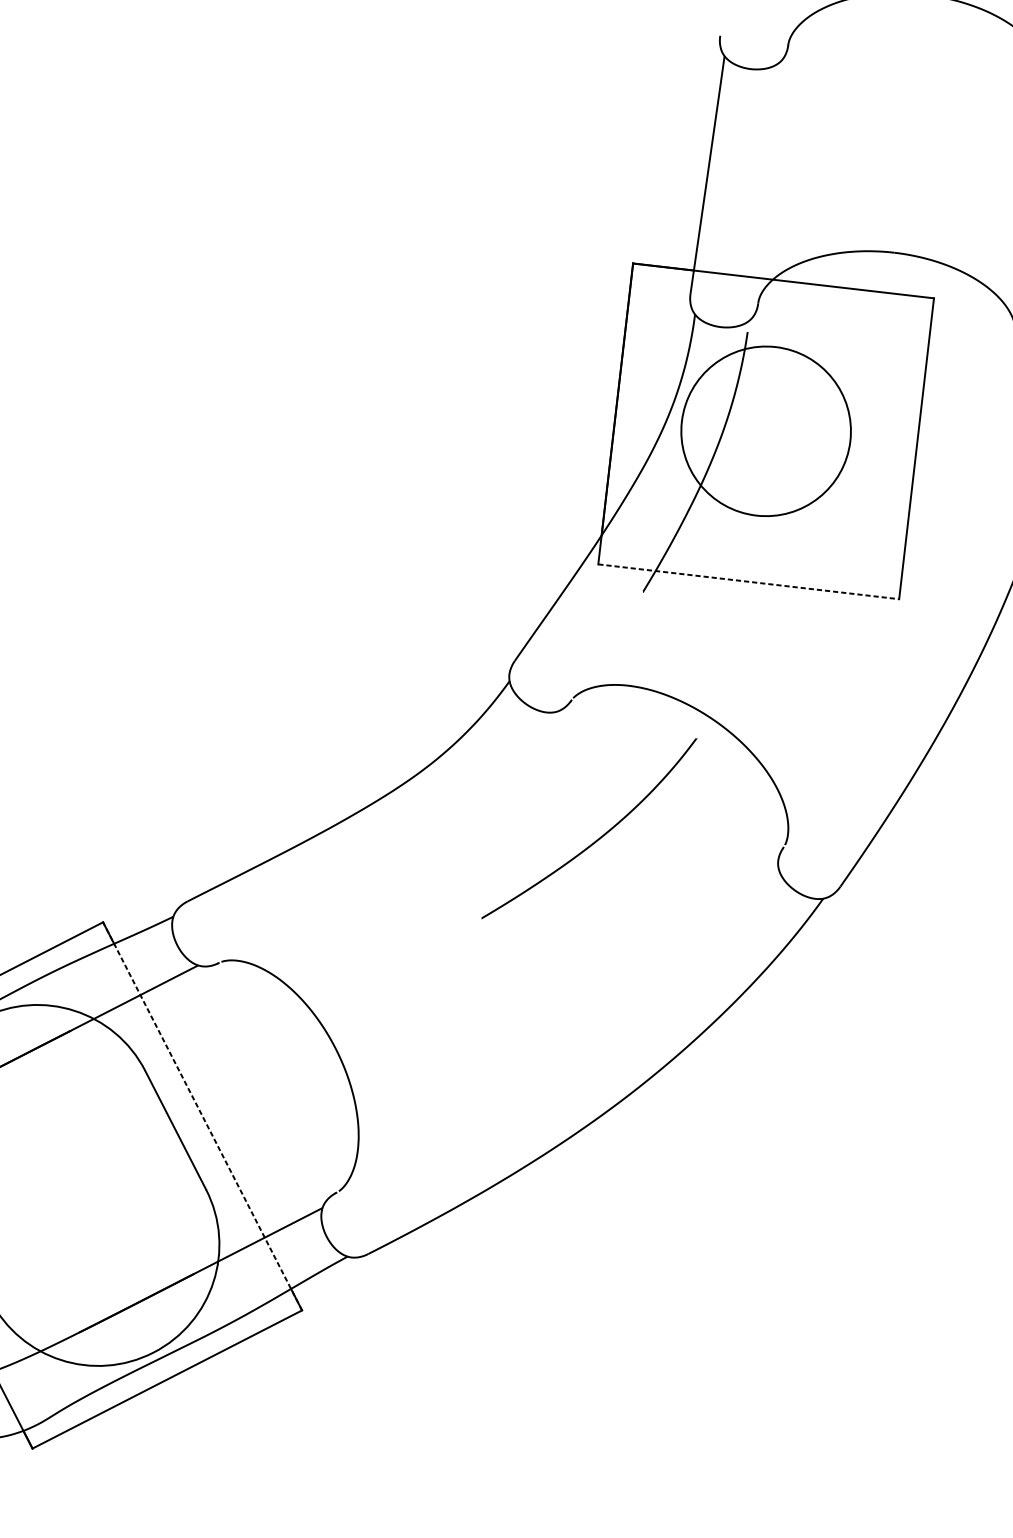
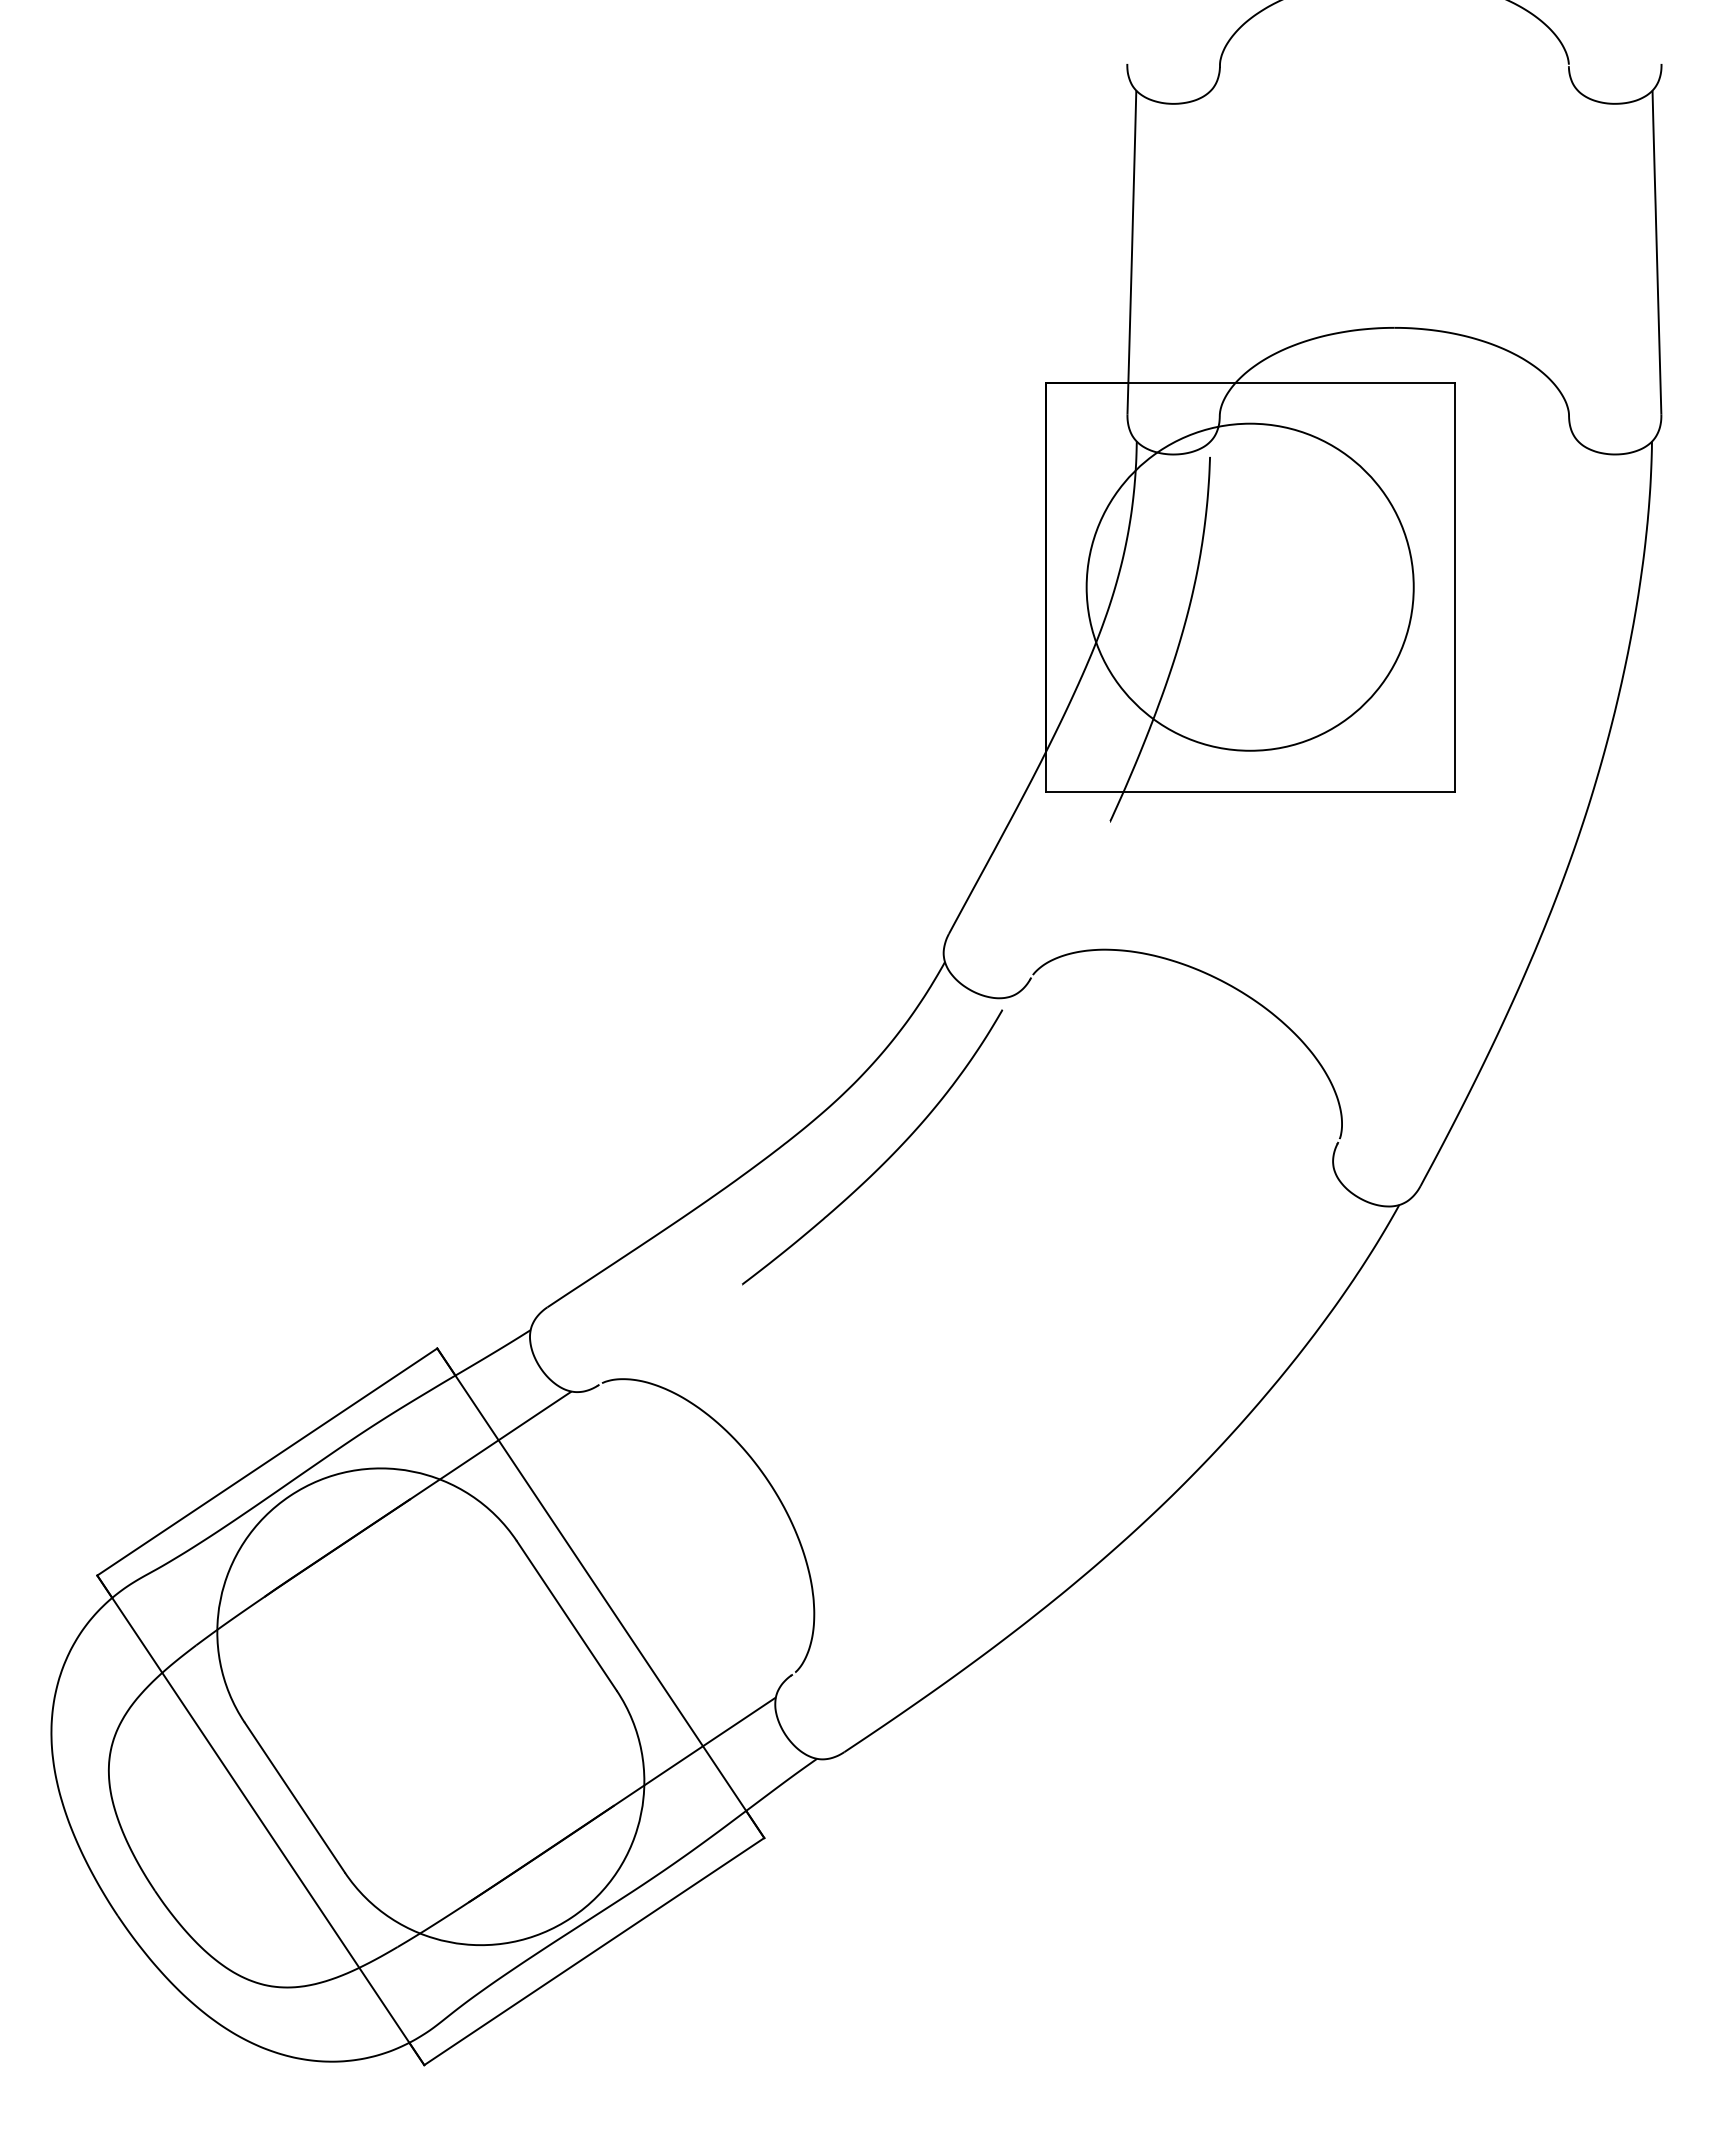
circle: (765, 430) -> (1249, 586), size x1.43
line: (748, 581) -> (1250, 791), dashed -> solid
curve: (597, 839) -> (885, 1160), moved
line: (202, 1115) -> (600, 1592), dashed -> solid

